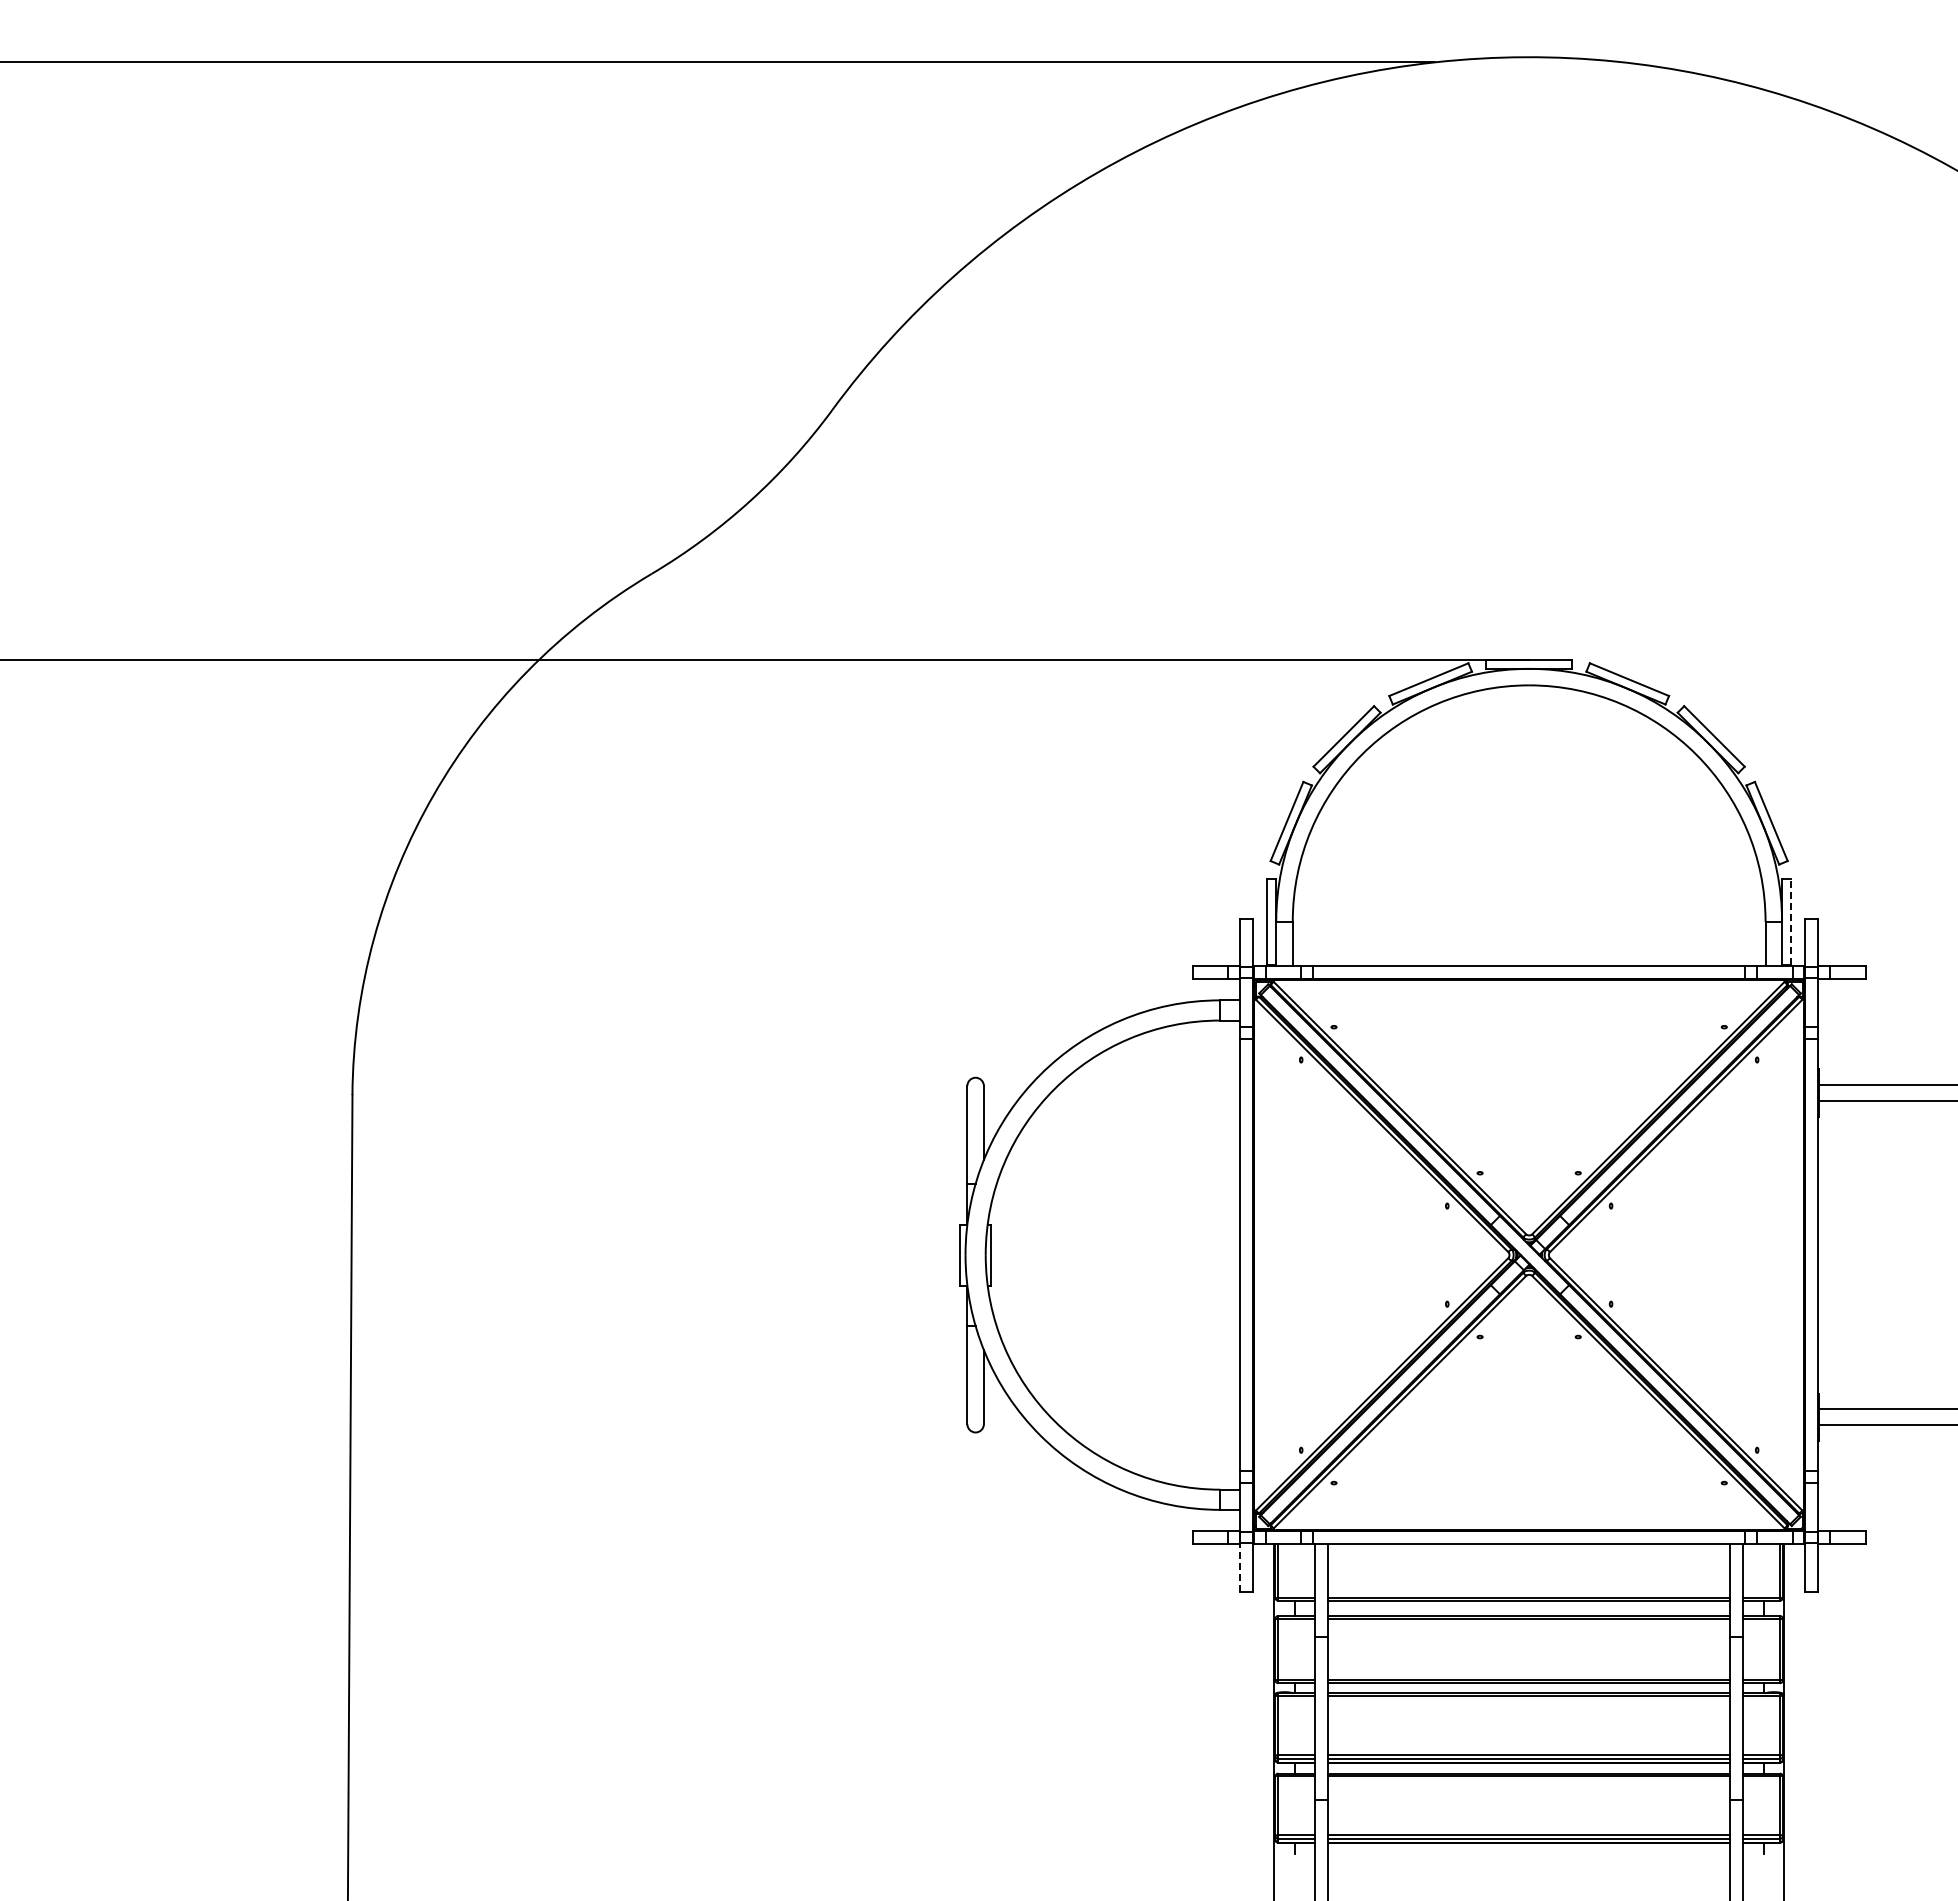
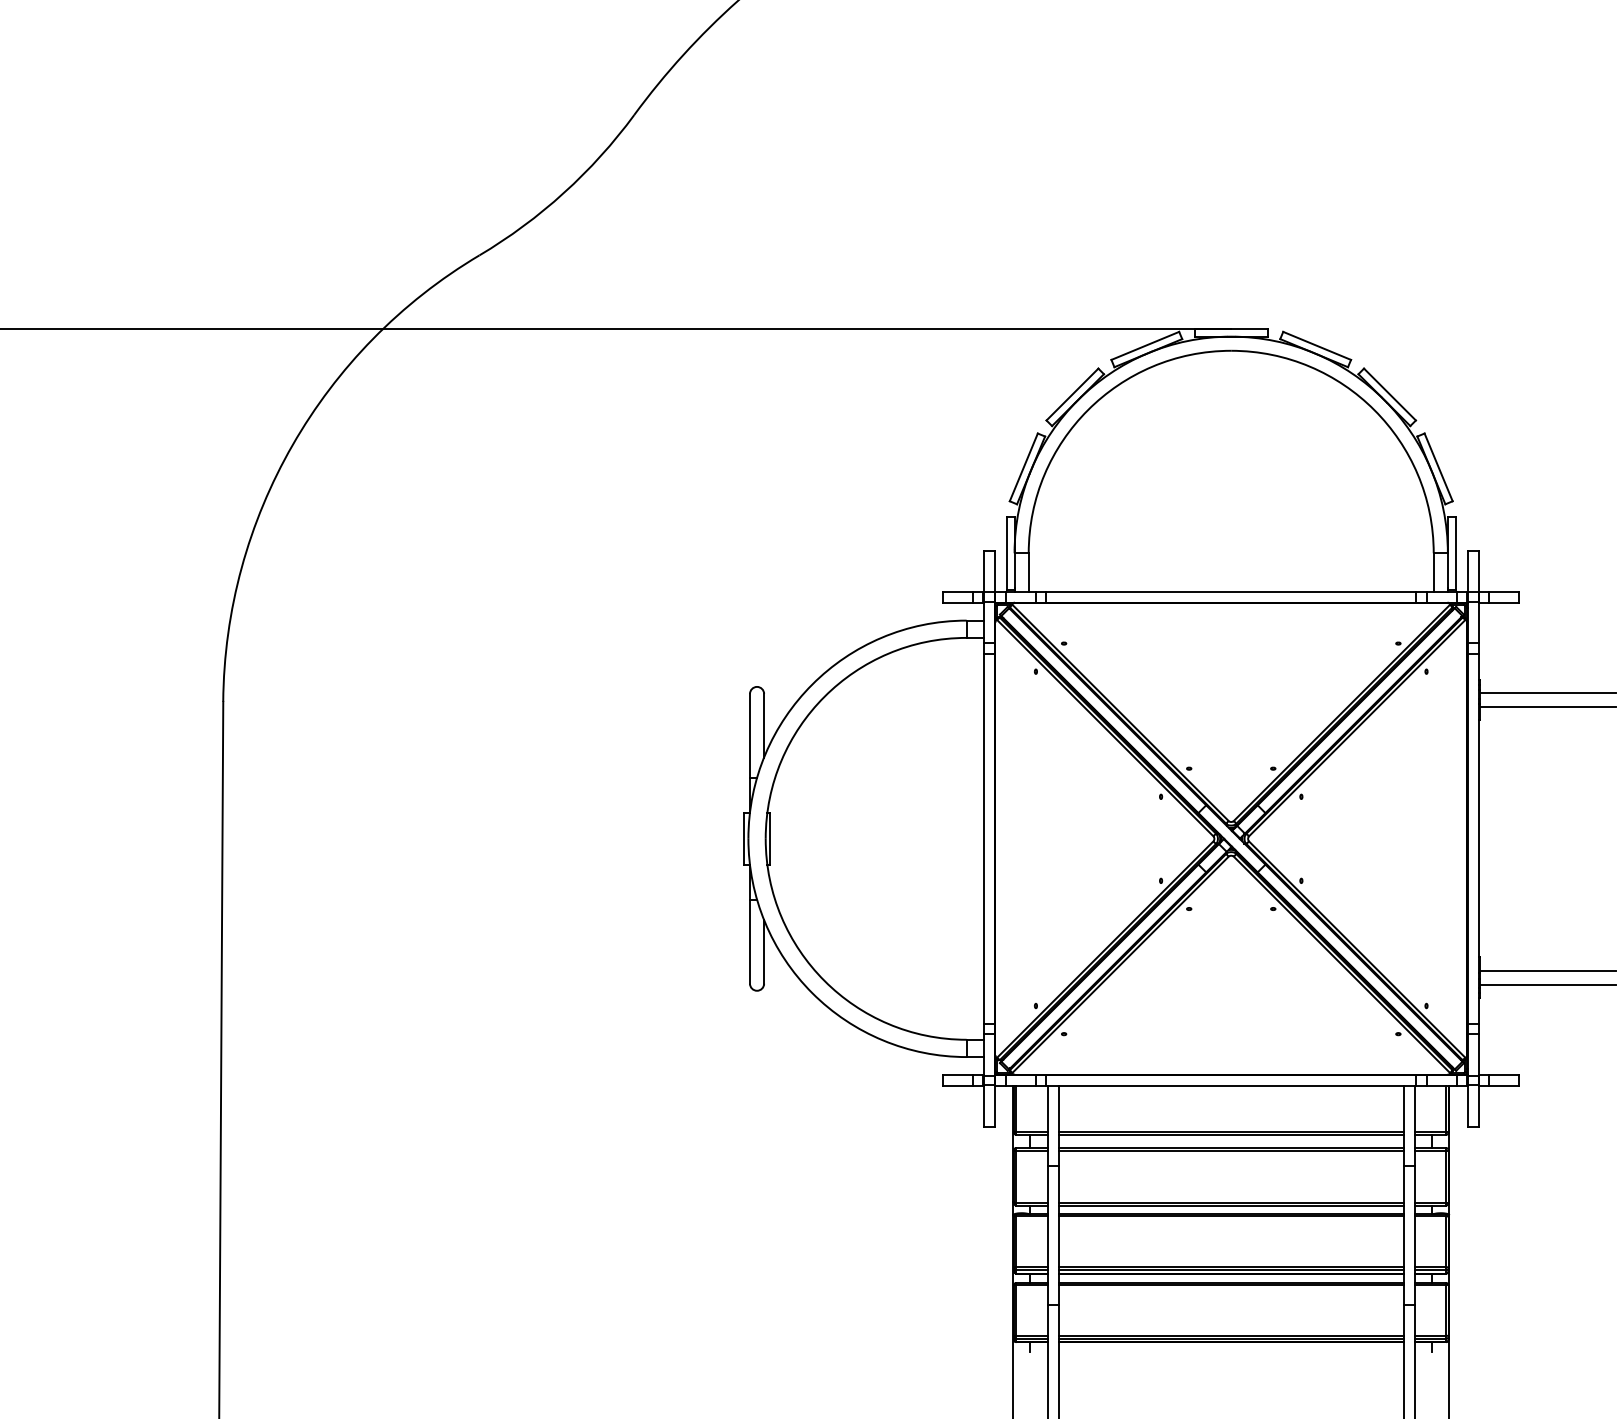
line: (1791, 921) -> (1455, 553), dashed -> solid
line: (1240, 1566) -> (983, 1105), dashed -> solid

